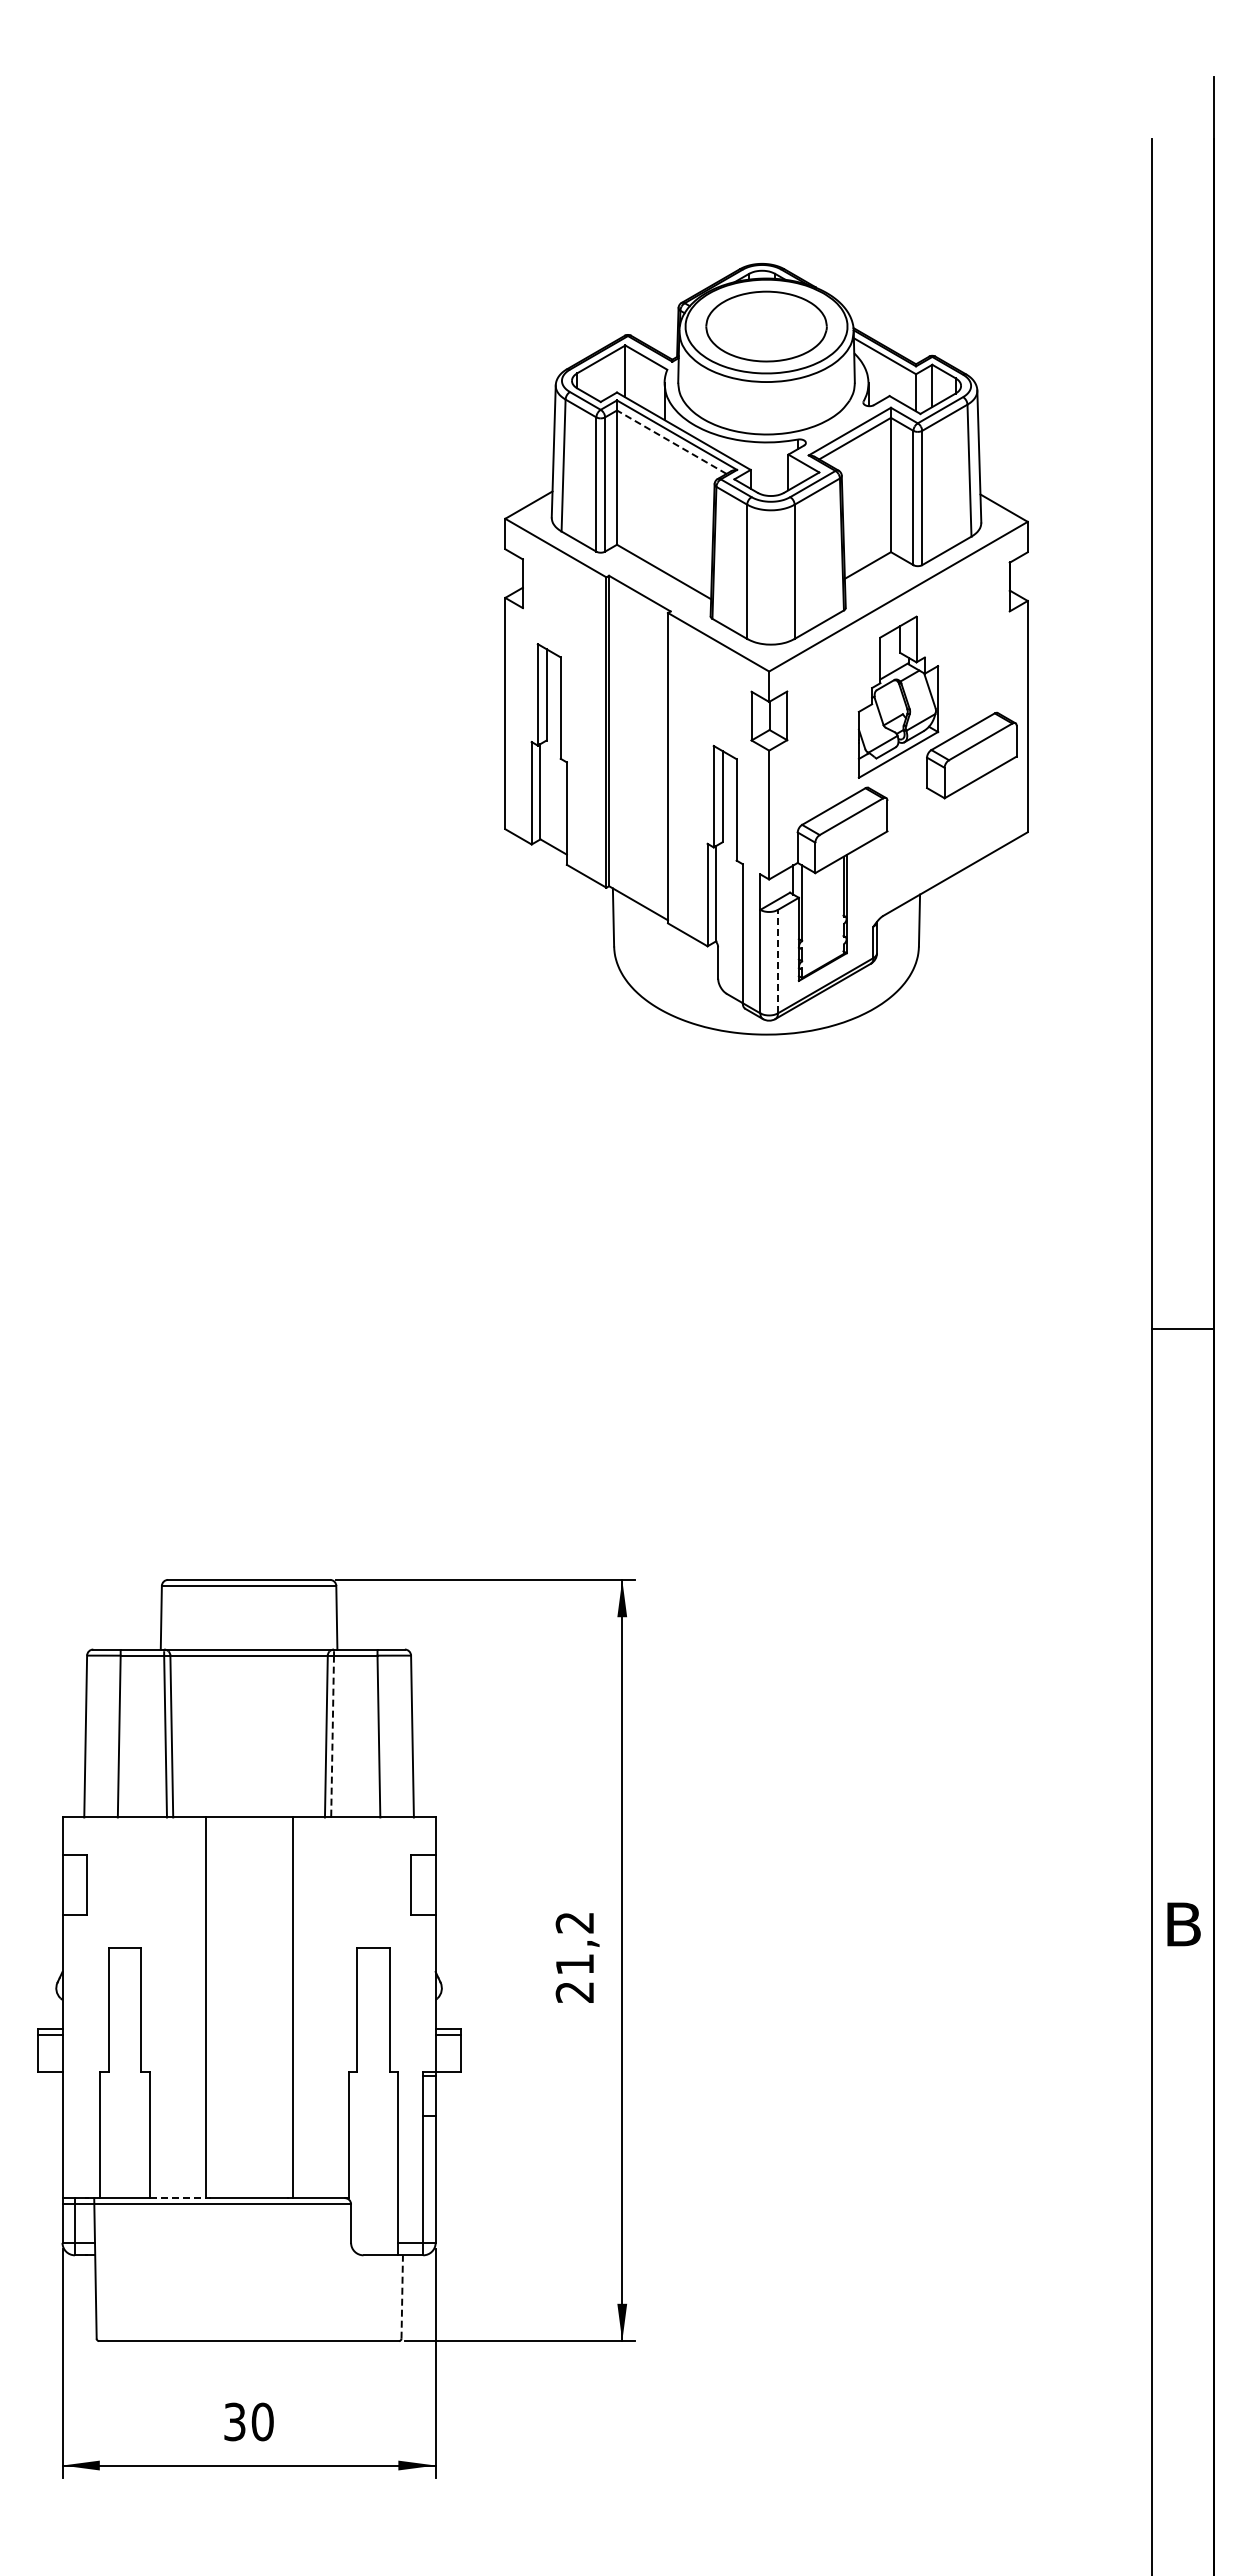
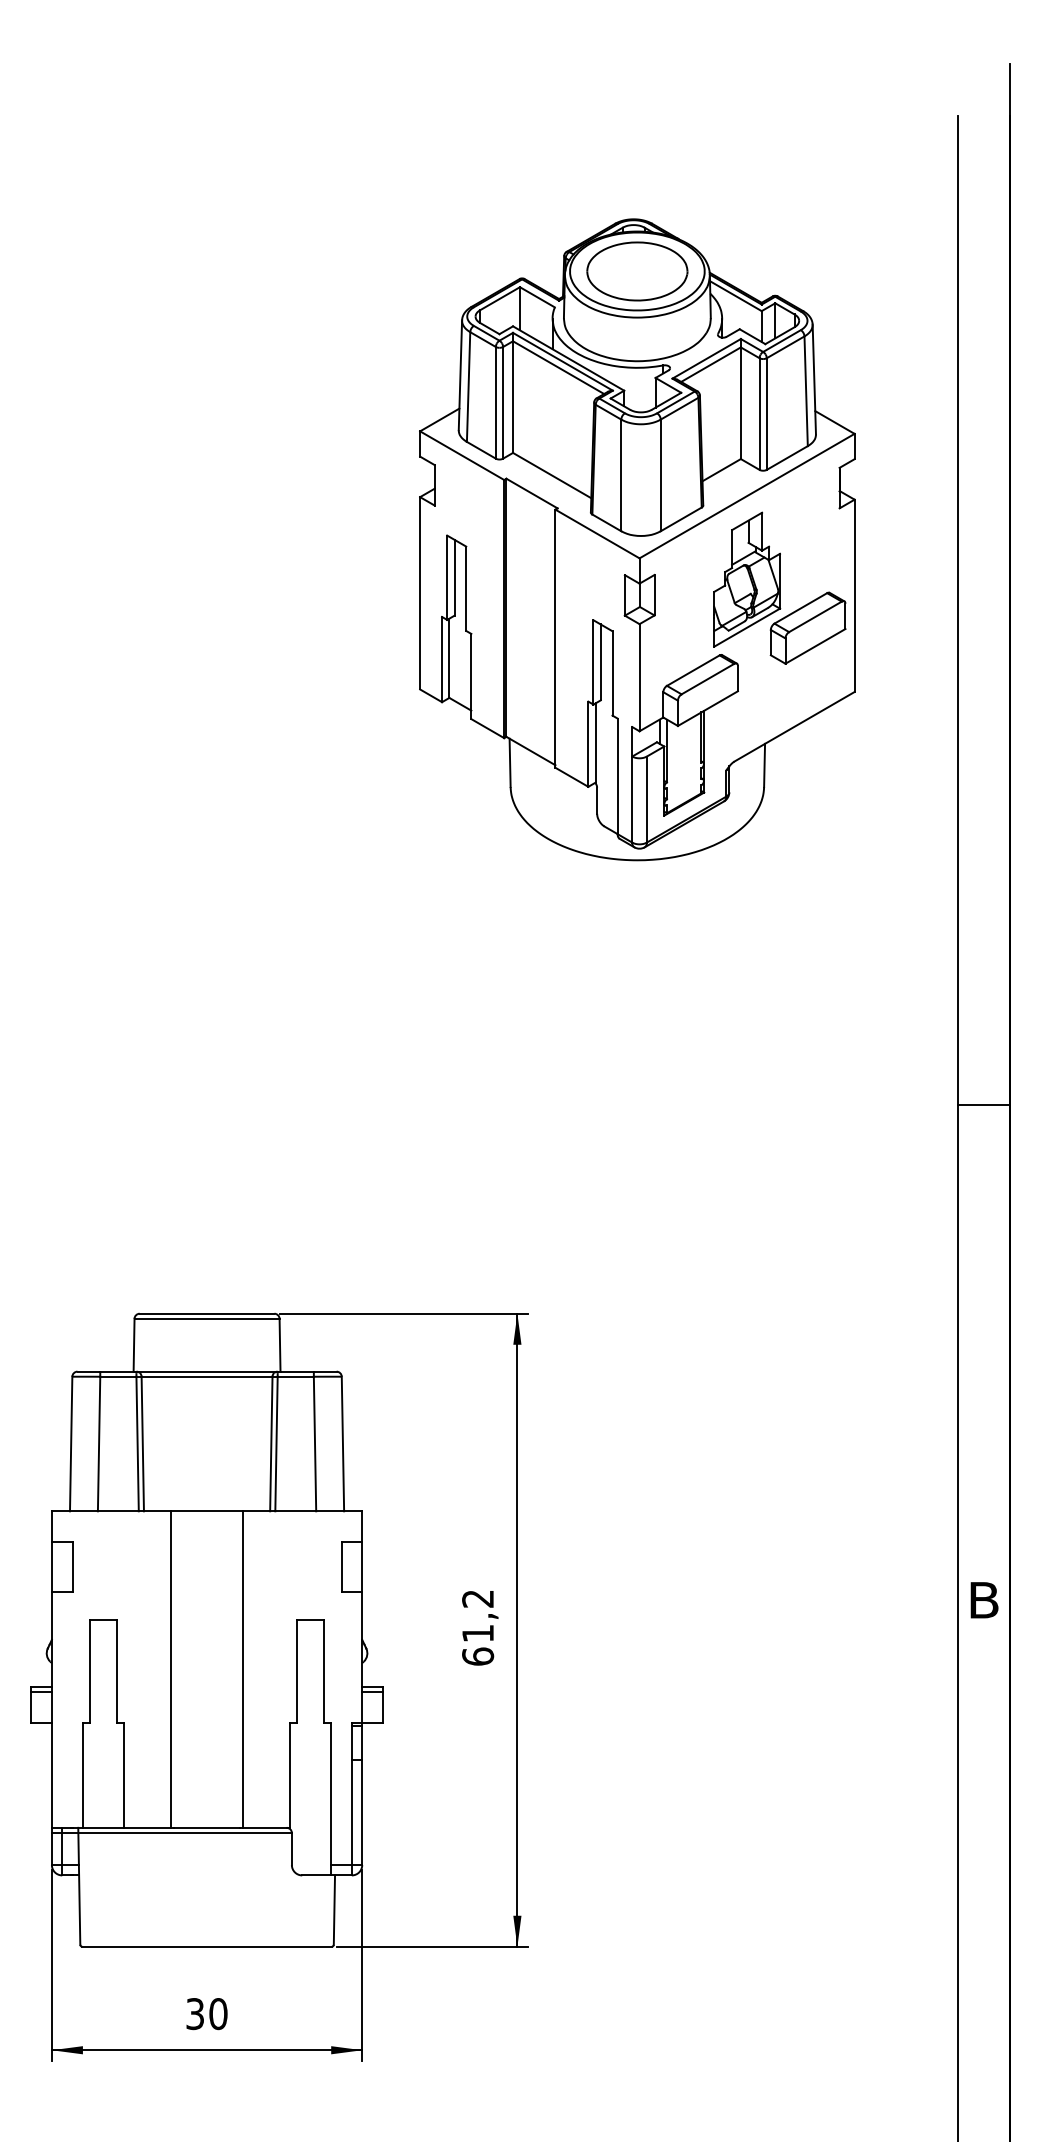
line: (671, 441) -> (558, 367), dashed -> solid
line: (777, 961) -> (646, 799), dashed -> solid
line: (332, 1736) -> (276, 1443), dashed -> solid
text: (574, 1992) -> (477, 1656), 21,2 -> 61,2
line: (177, 2198) -> (147, 1828), dashed -> solid
line: (402, 2297) -> (334, 1910), dashed -> solid

